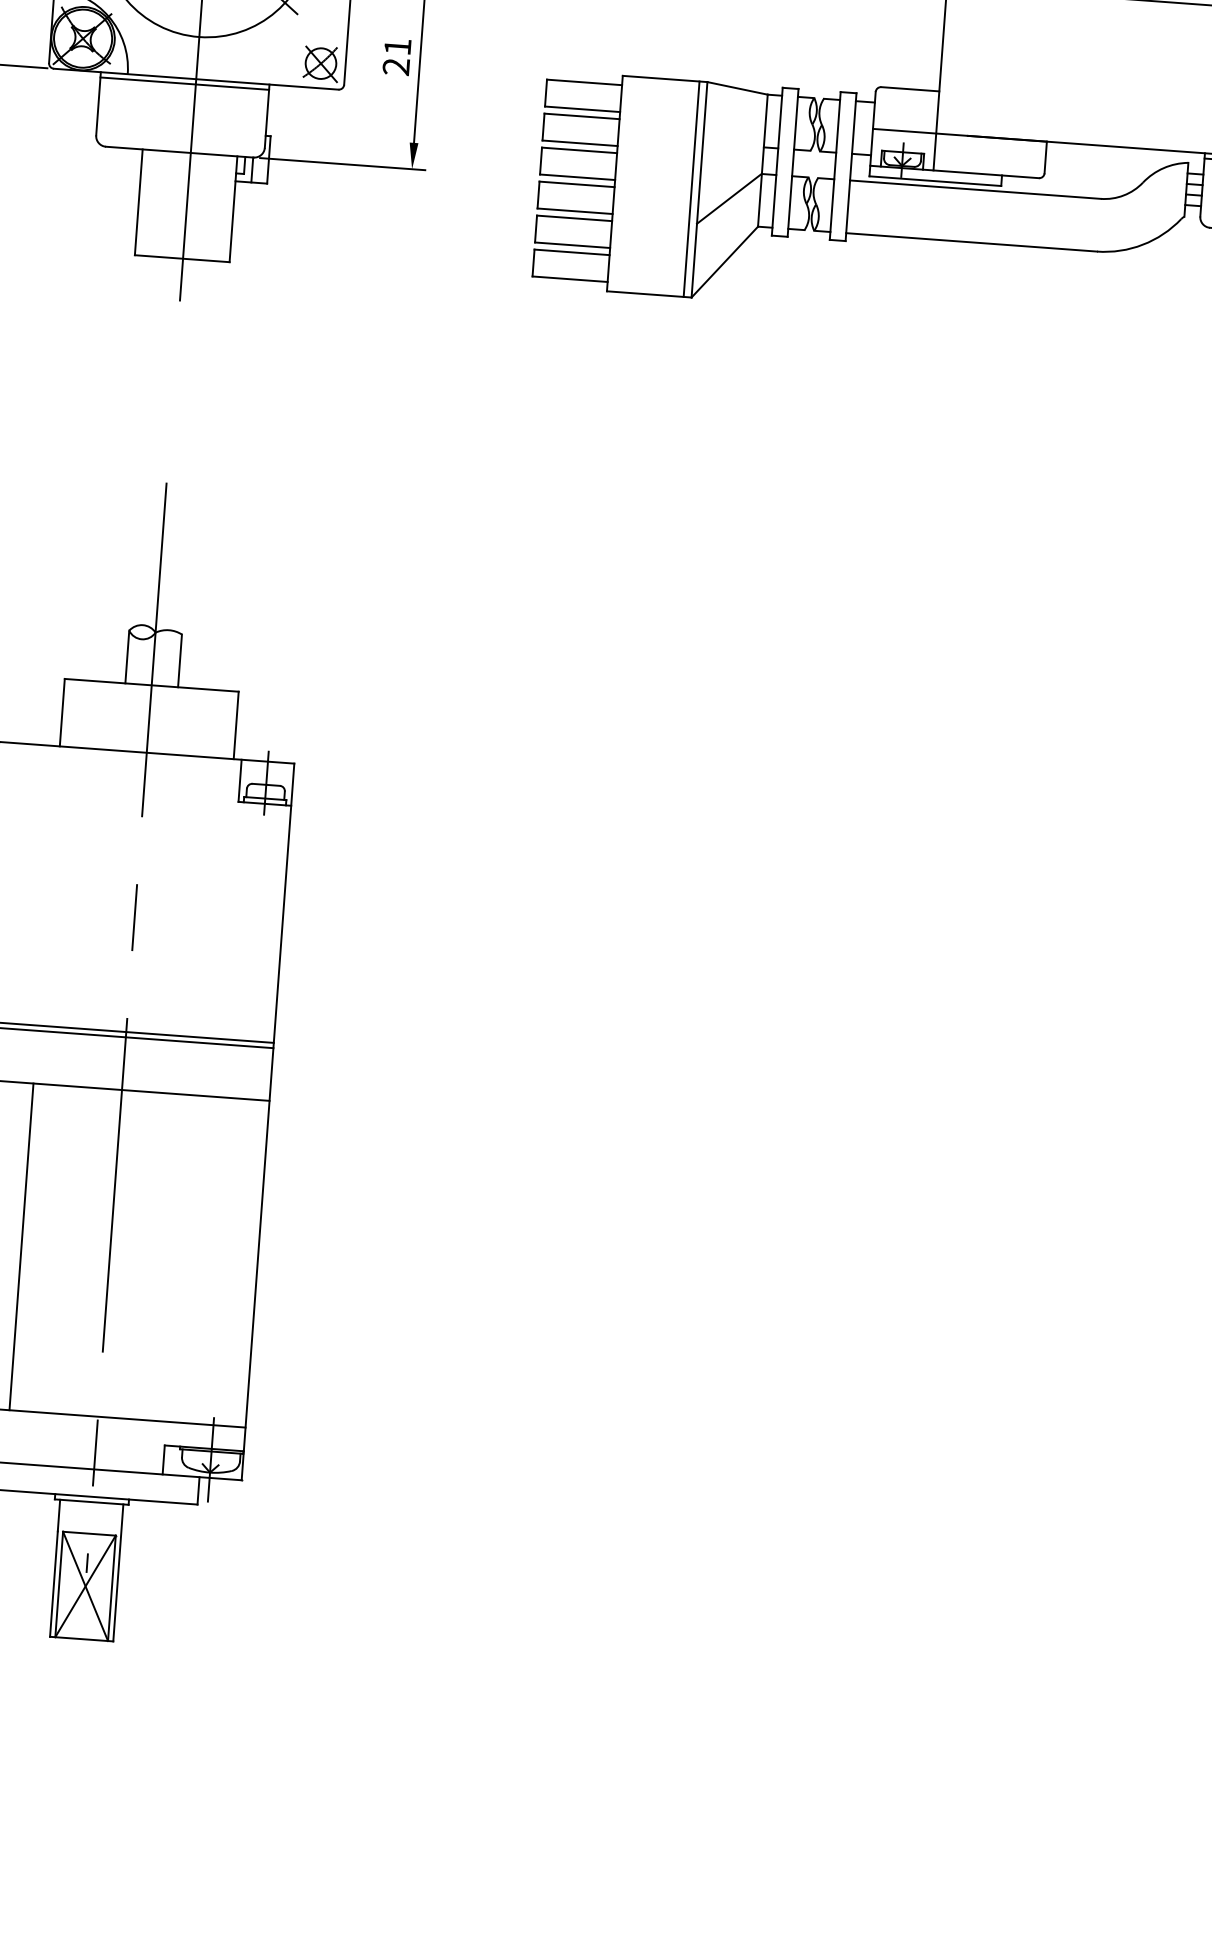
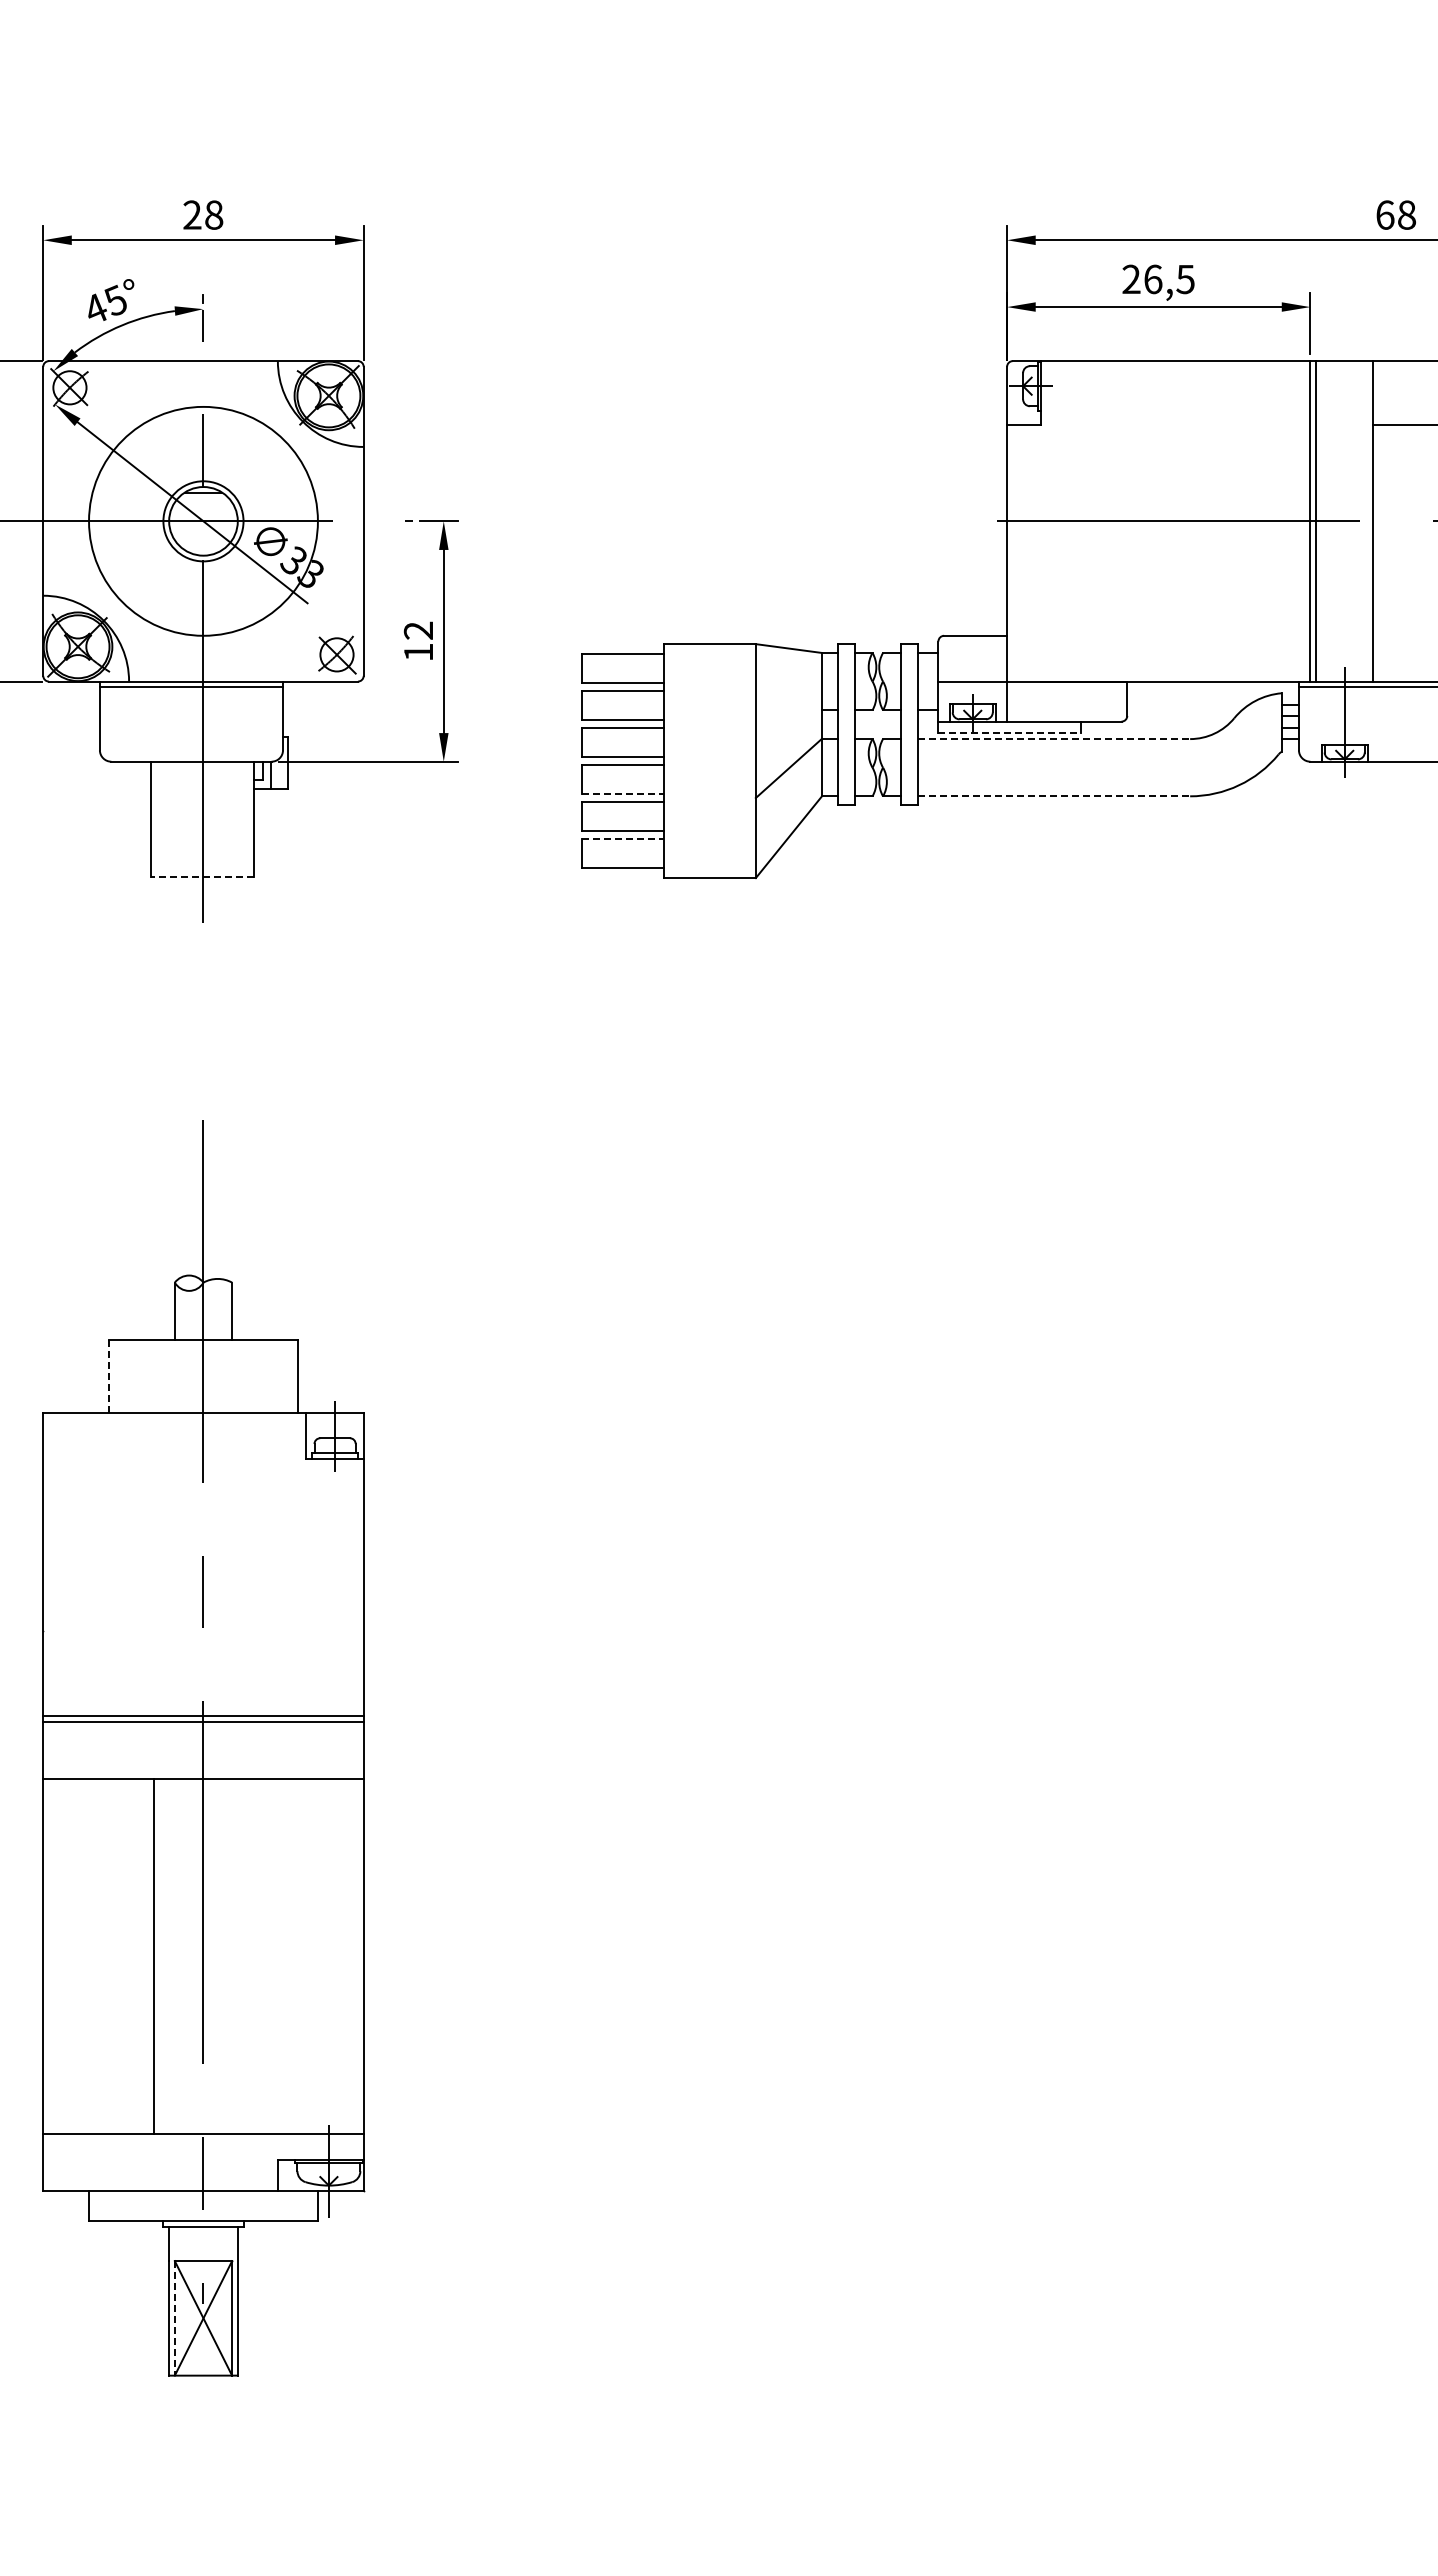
text: (396, 56) -> (417, 641), 21 -> 12
line: (934, 181) -> (1009, 733), solid -> dashed
line: (691, 189) -> (747, 761), removed
line: (975, 190) -> (1054, 739), solid -> dashed
line: (575, 211) -> (623, 794), solid -> dashed
line: (972, 242) -> (1054, 796), solid -> dashed
line: (572, 252) -> (623, 838), solid -> dashed
line: (182, 258) -> (202, 876), solid -> dashed
line: (62, 712) -> (109, 1376), solid -> dashed
line: (21, 1246) -> (154, 1956), moved
line: (58, 1584) -> (174, 2318), solid -> dashed

